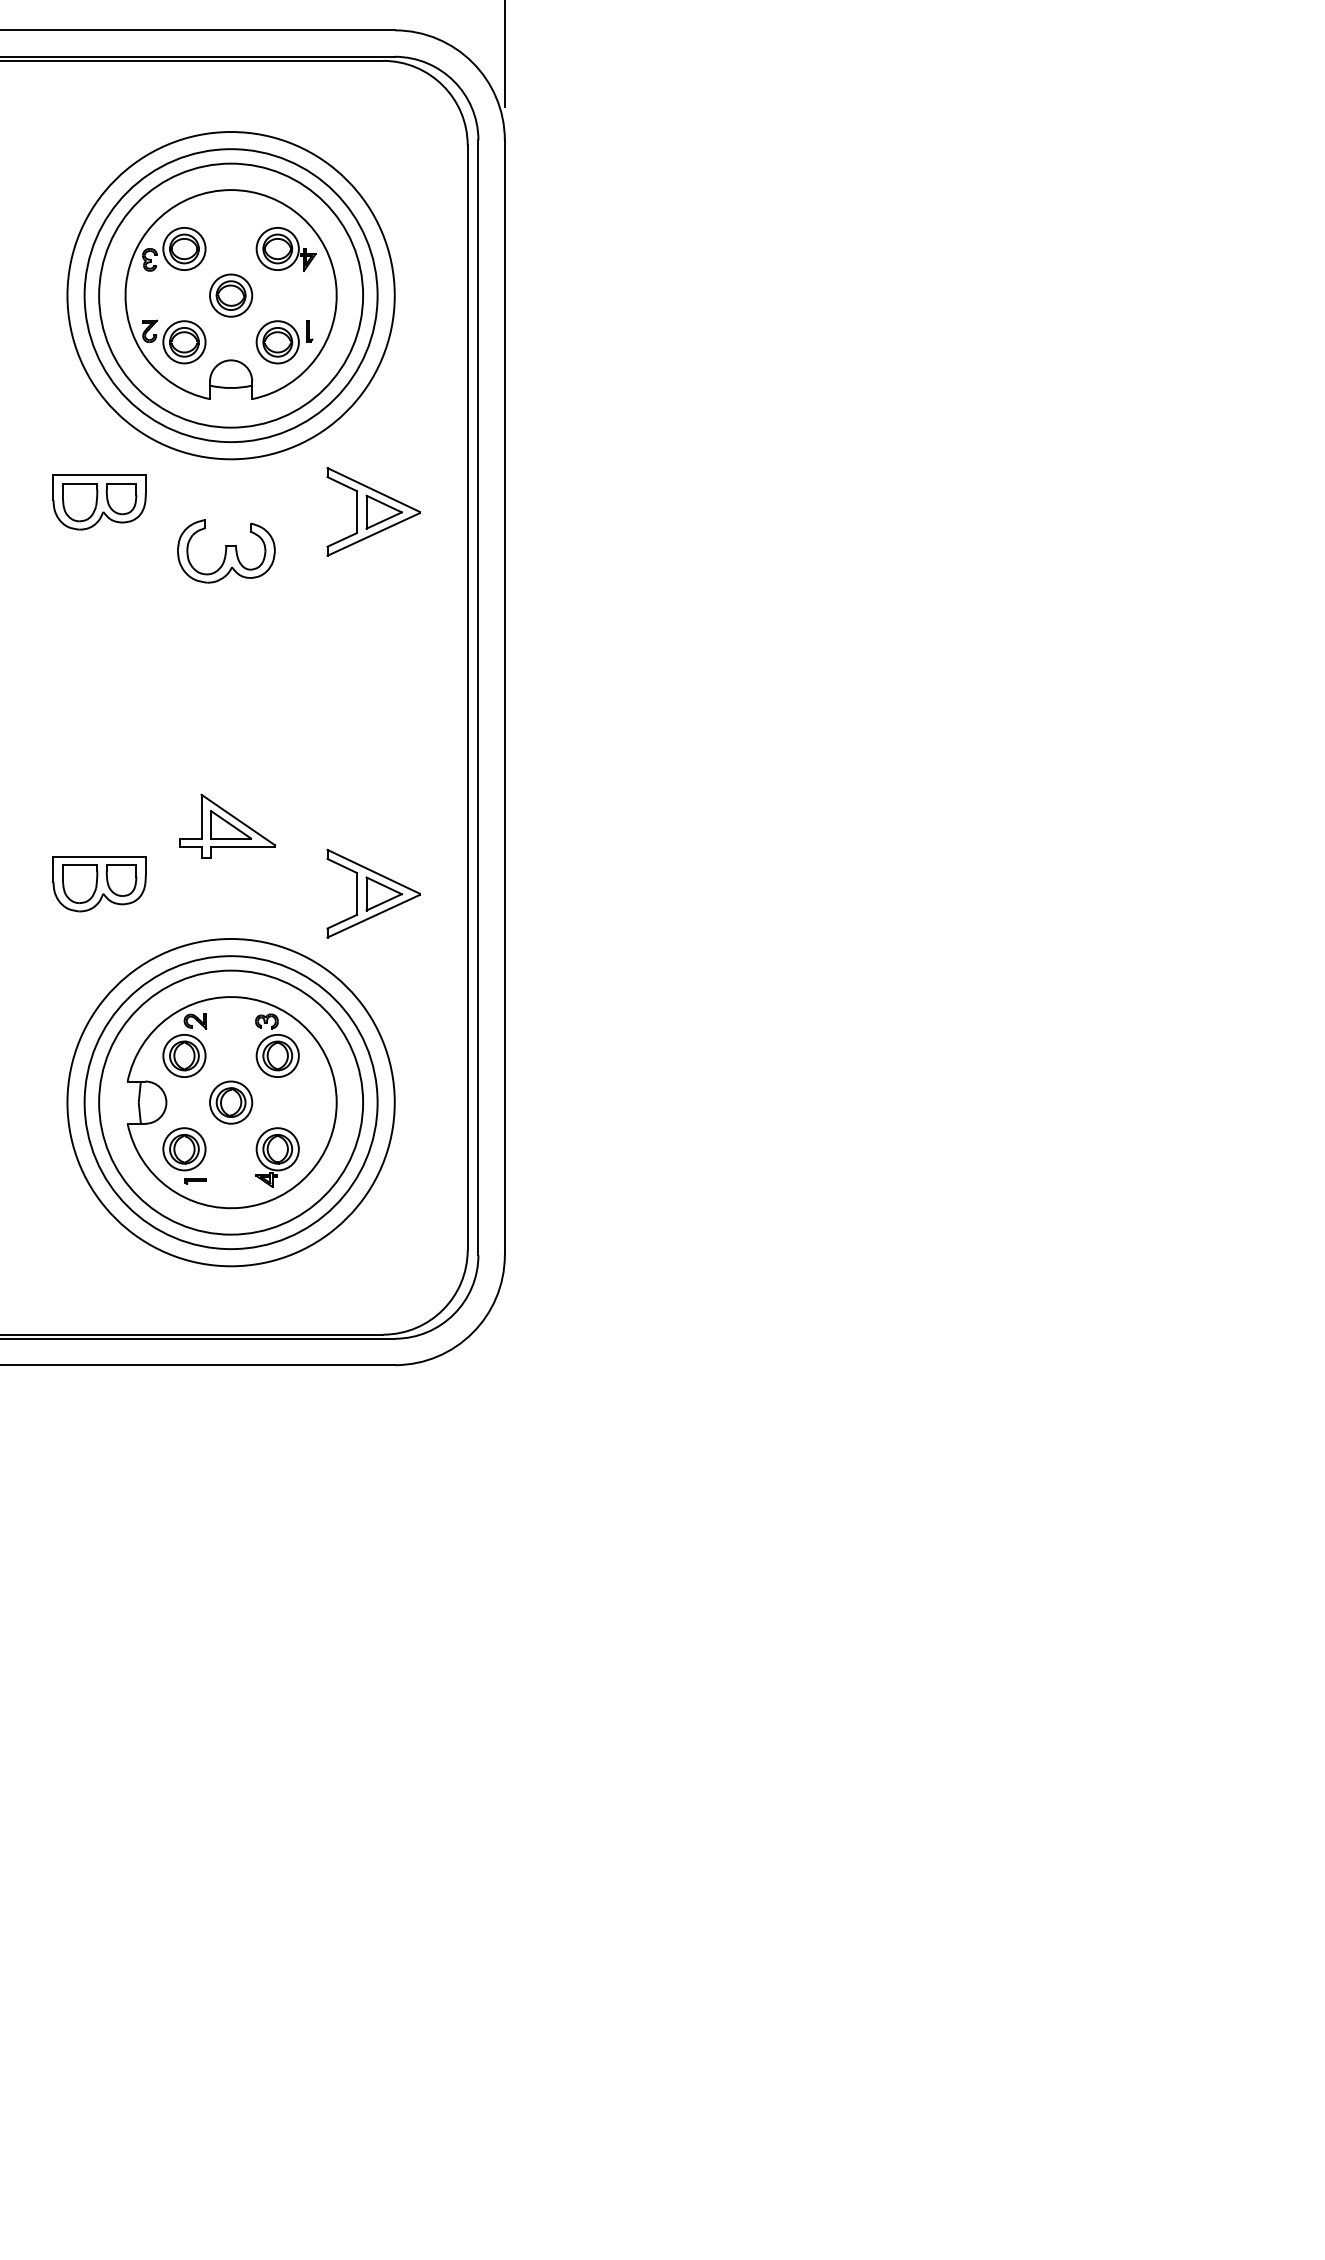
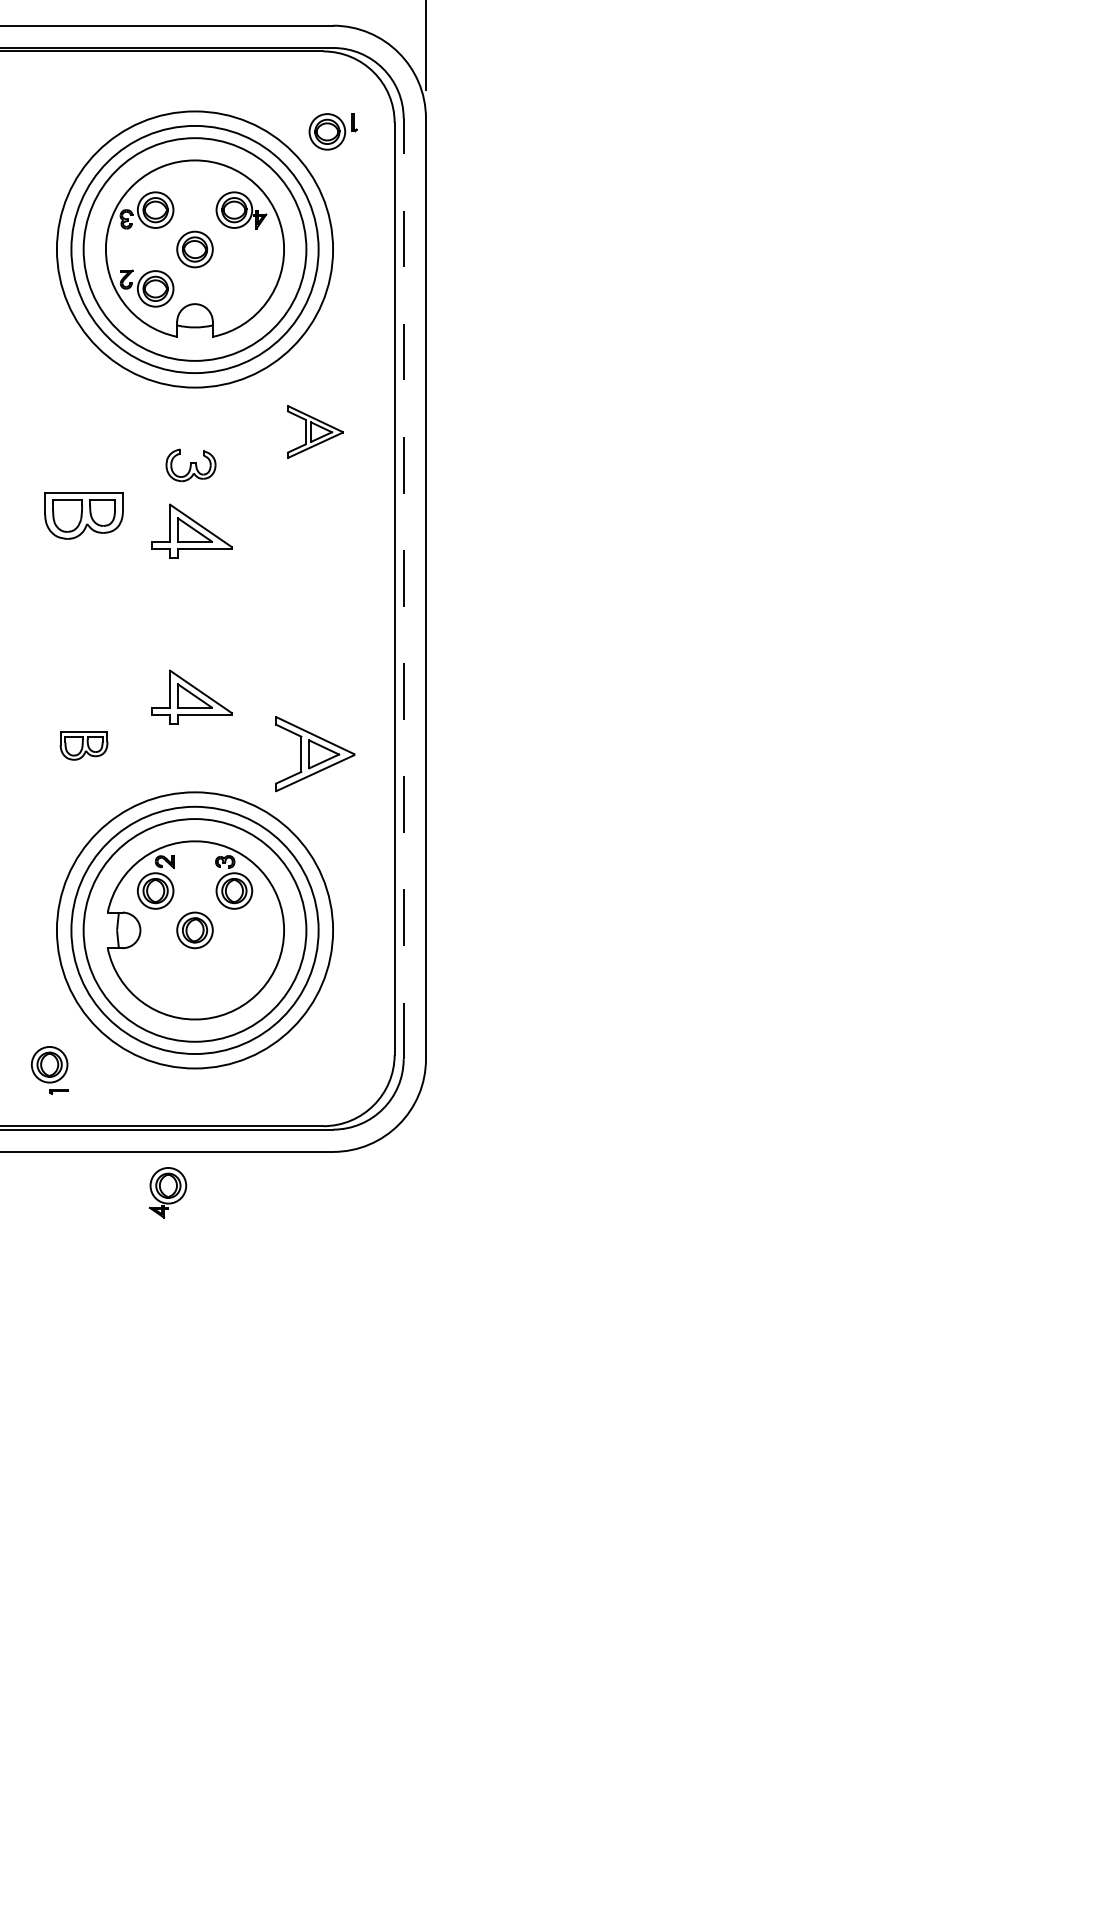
part: (283, 341) -> (332, 131), moved
part: (98, 501) -> (83, 515), moved
part: (373, 511) -> (315, 431), size x0.7
part: (225, 551) -> (190, 465), size x0.6
part: (226, 628) -> (191, 530), added
line: (478, 697) -> (403, 588), solid -> dashed
part: (98, 883) -> (83, 745), size x0.6
part: (184, 1156) -> (49, 1070), moved
part: (277, 1157) -> (168, 1192), moved

